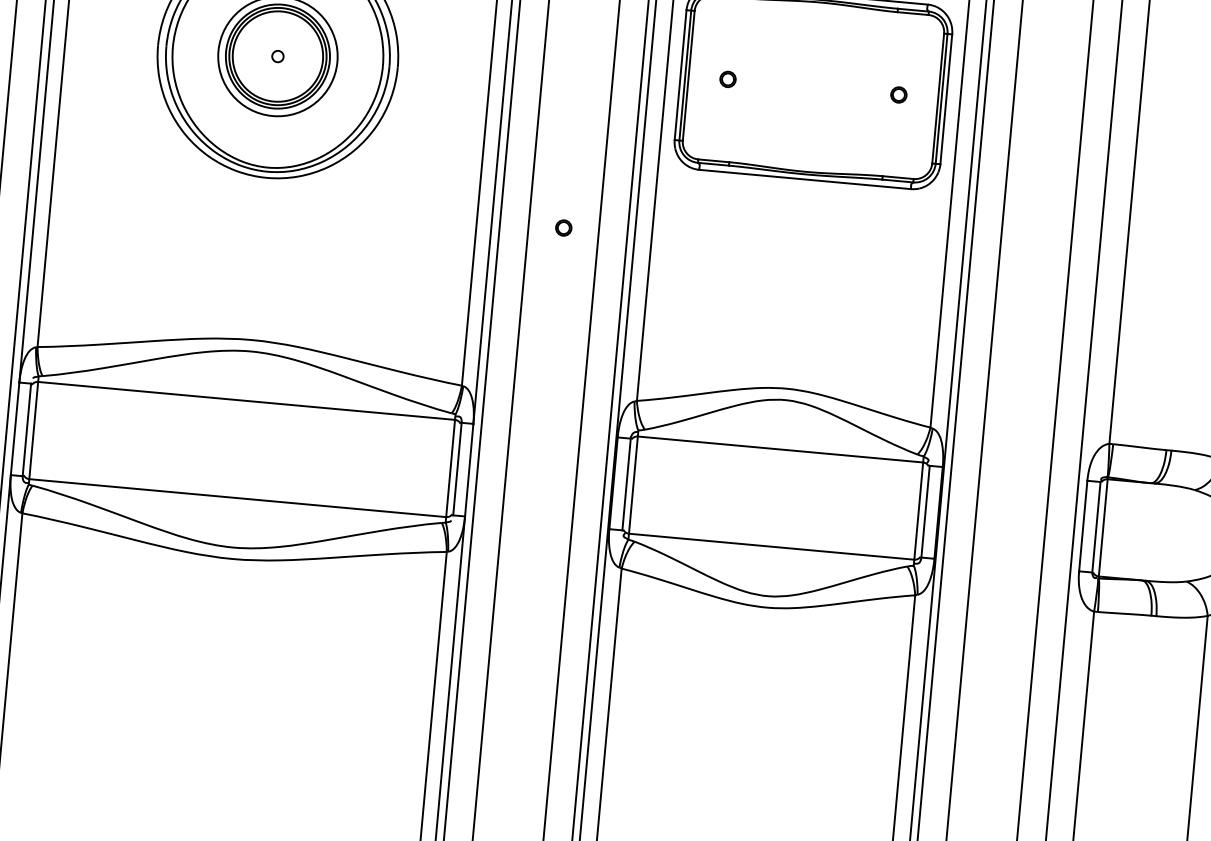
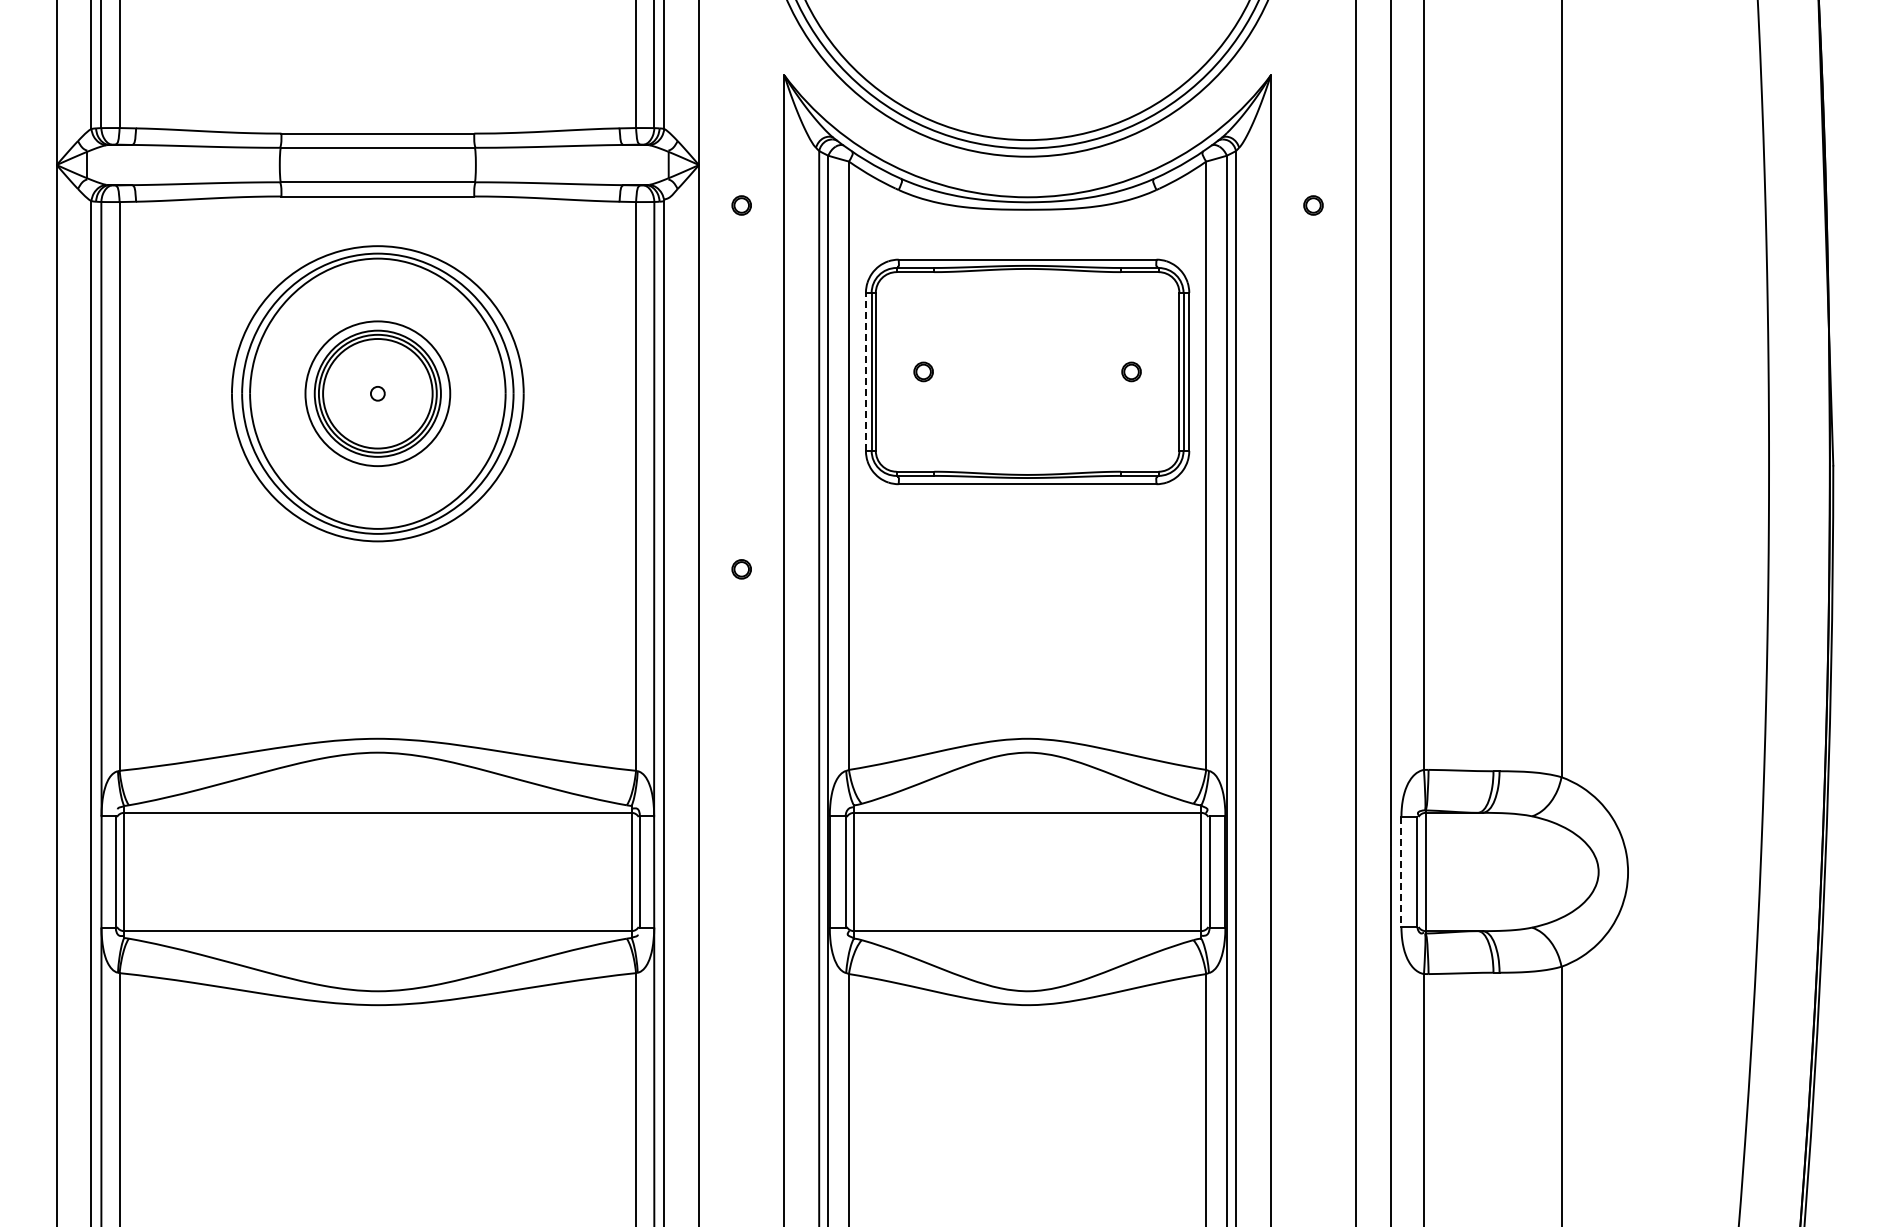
line: (680, 74) -> (865, 371), solid -> dashed
line: (1083, 526) -> (1401, 872), solid -> dashed

